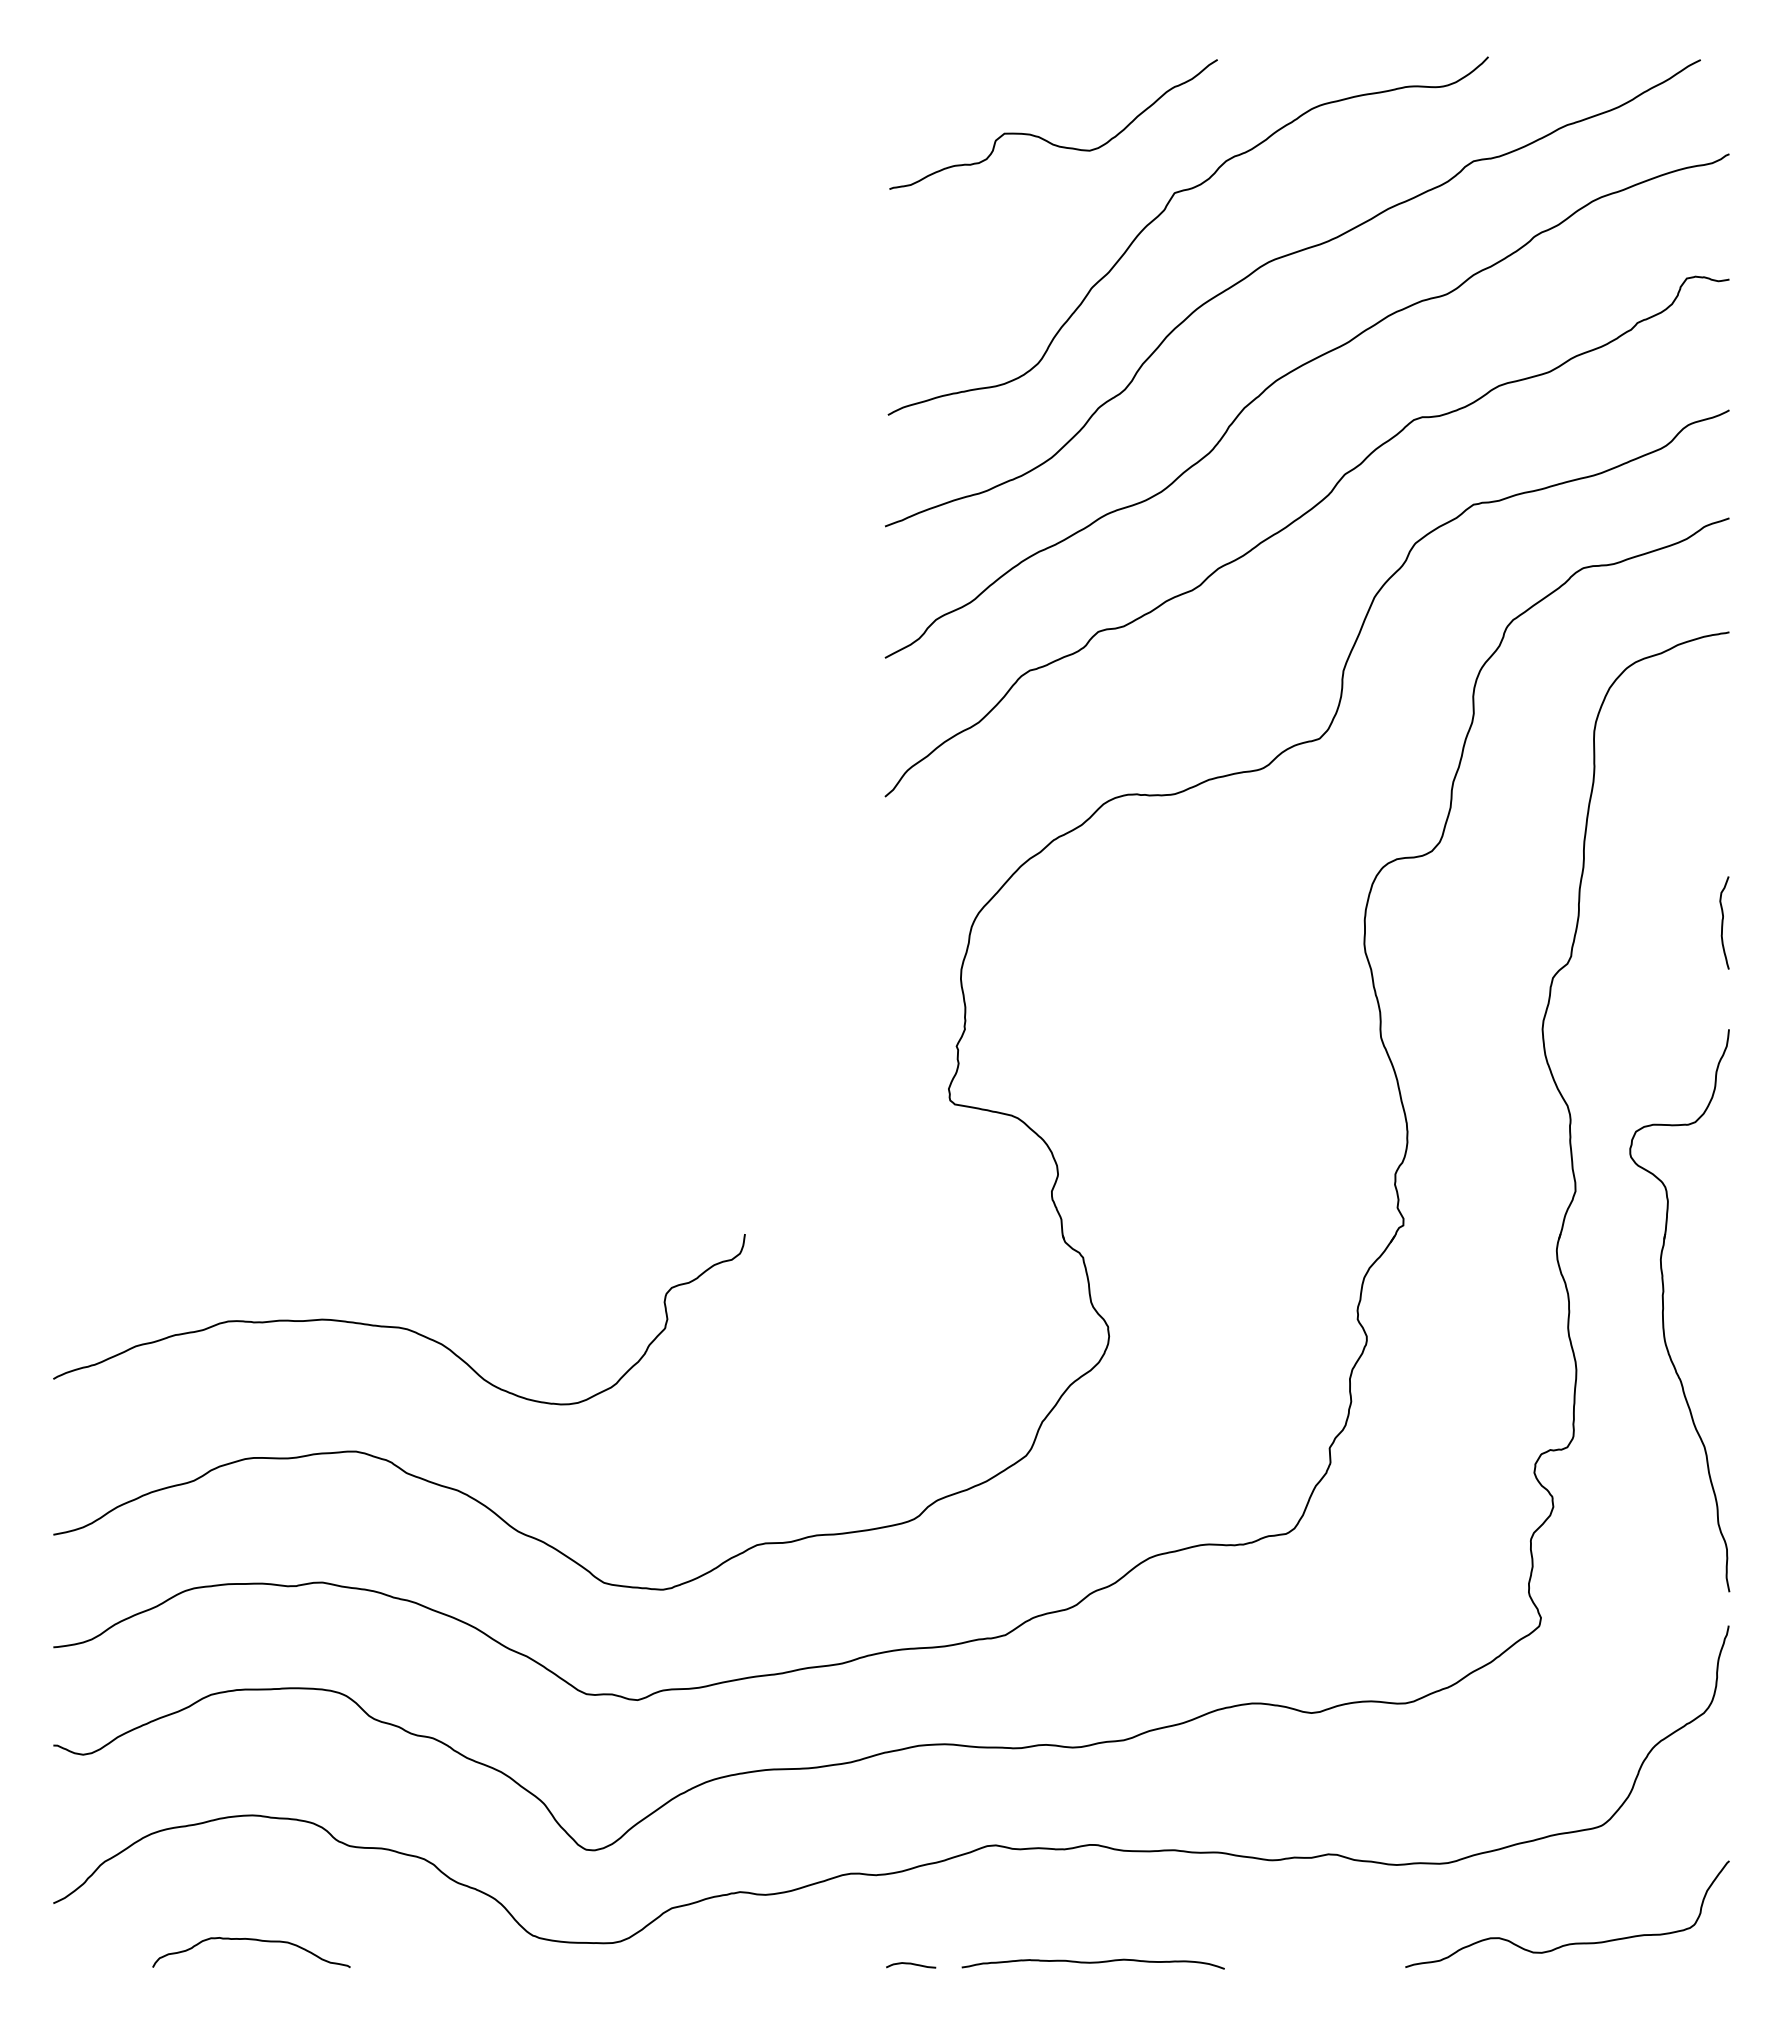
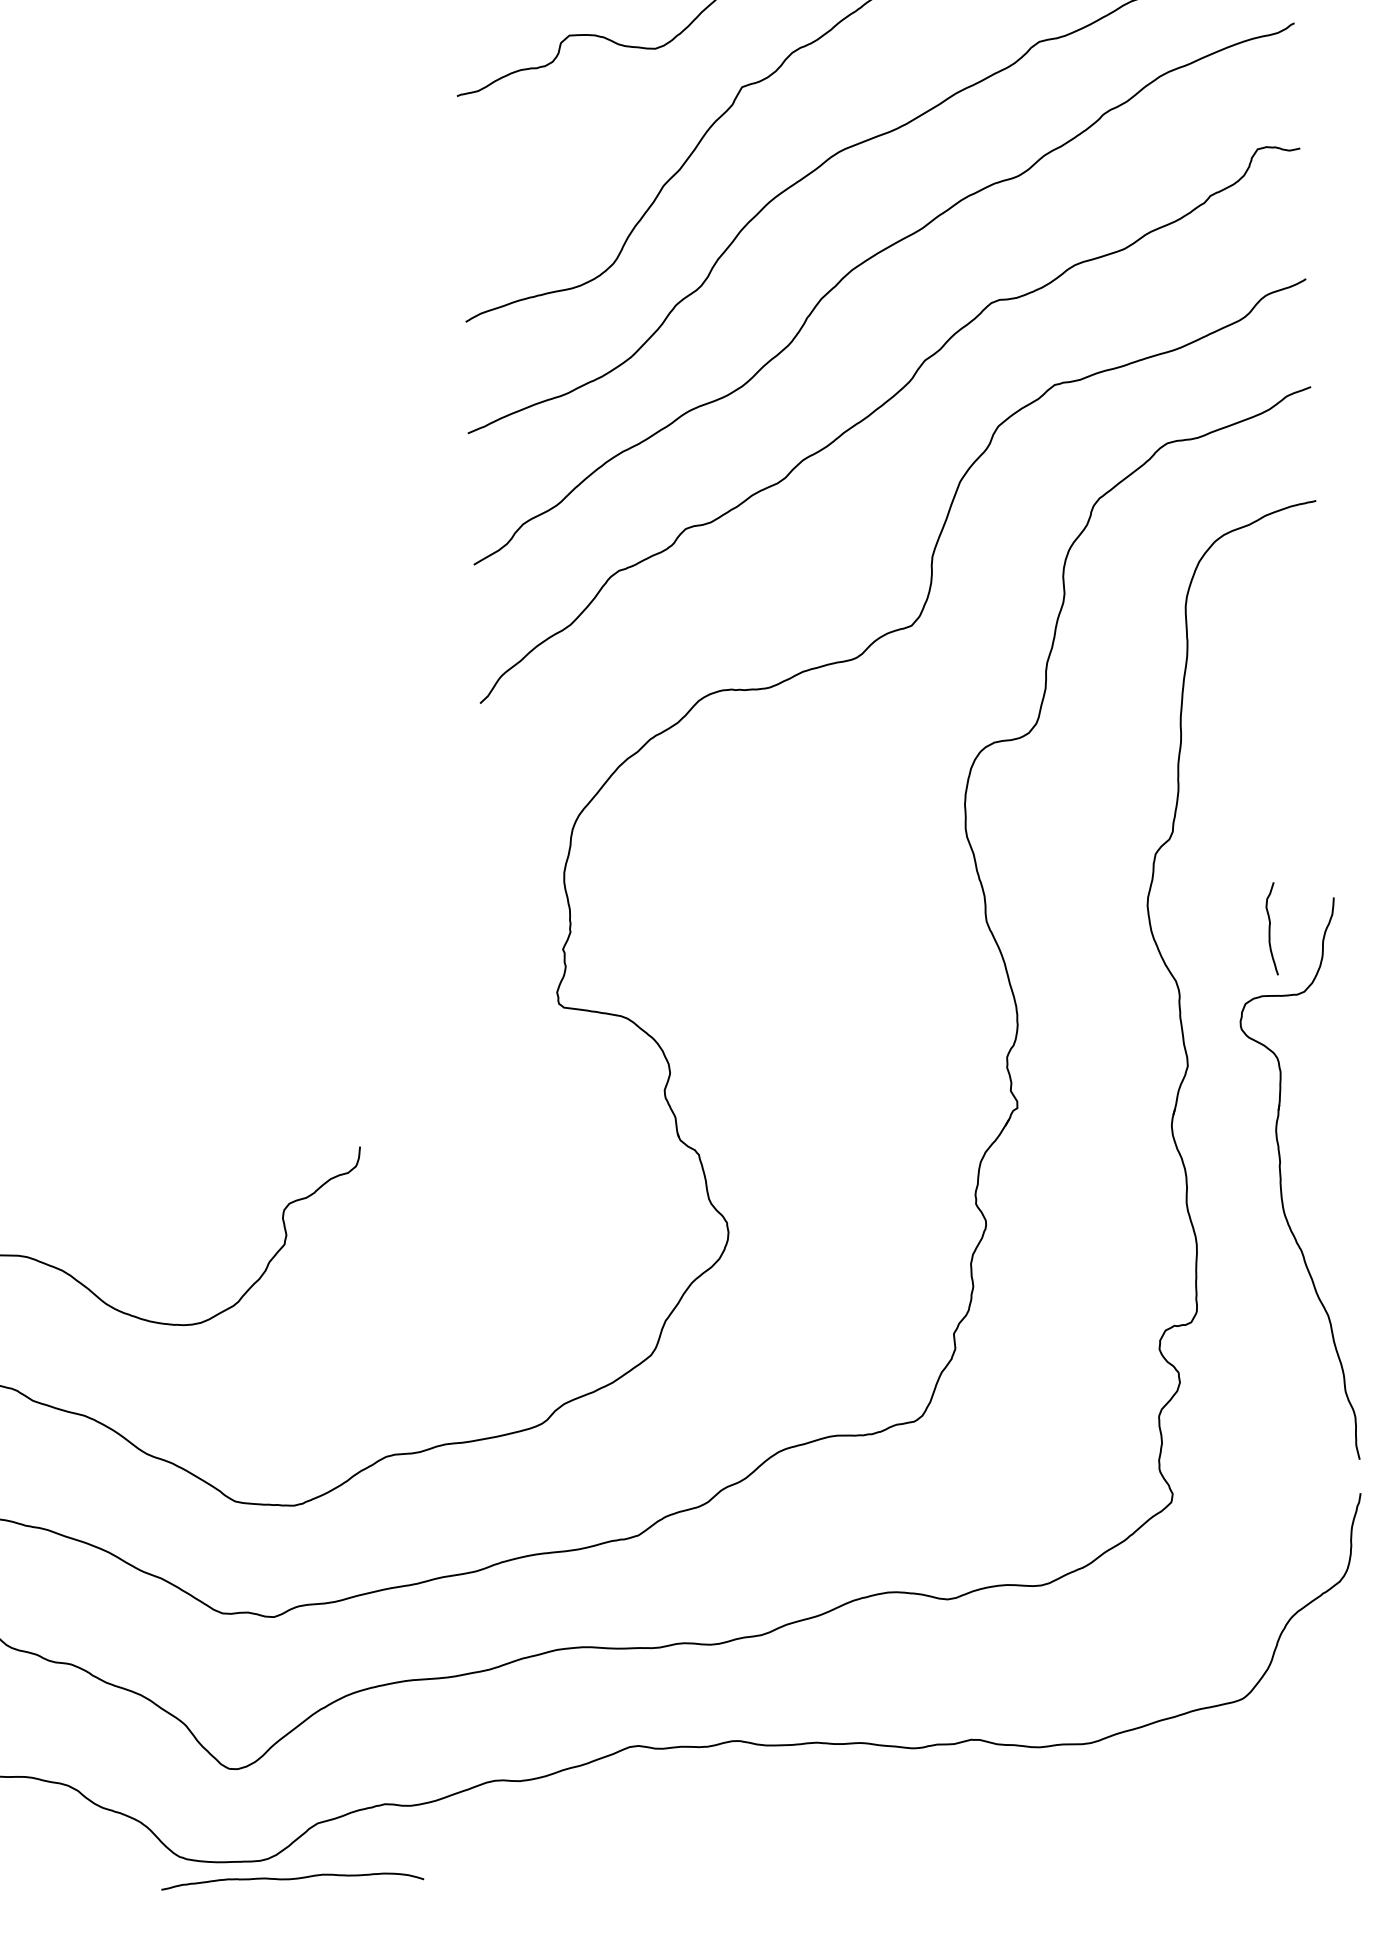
curve: (1723, 922) -> (1270, 928), moved
curve: (1574, 1942) -> (1220, 1816), removed
curve: (1092, 1963) -> (291, 1879), moved
curve: (911, 1964) -> (559, 1868), removed

